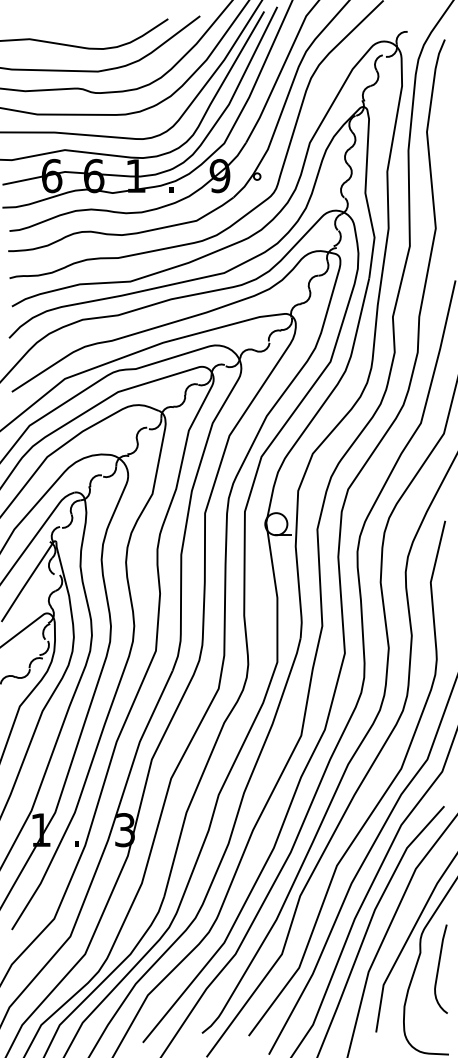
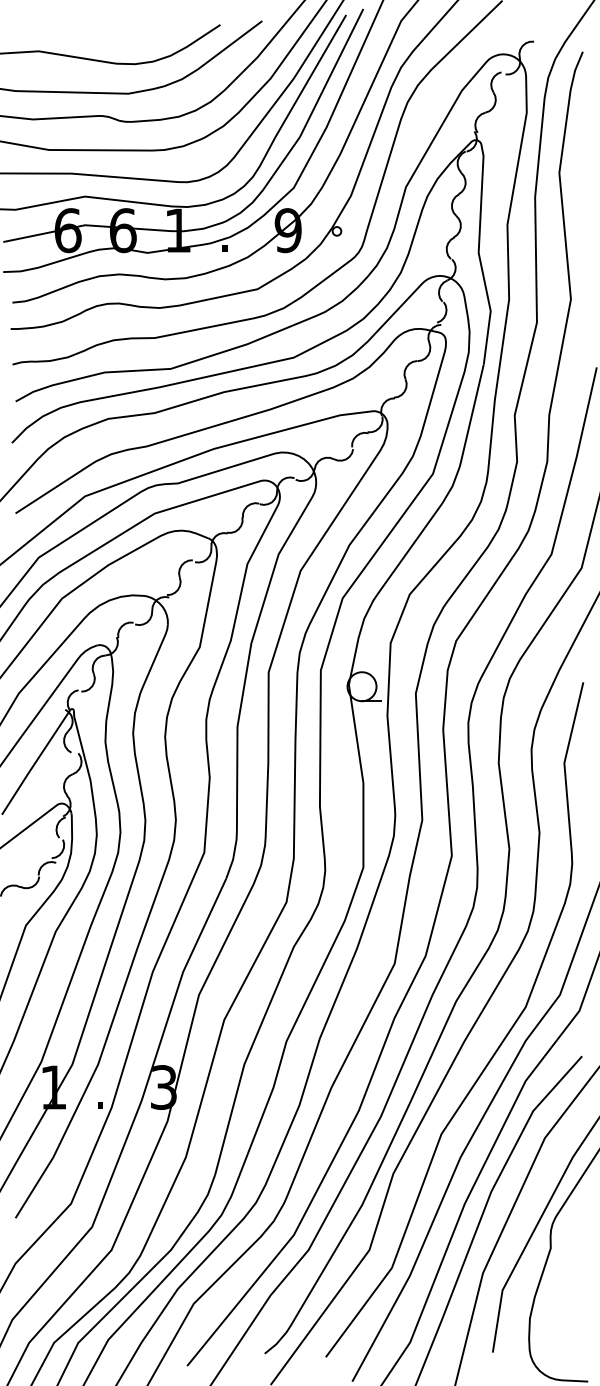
curve: (439, 968) -> (575, 1268), removed

